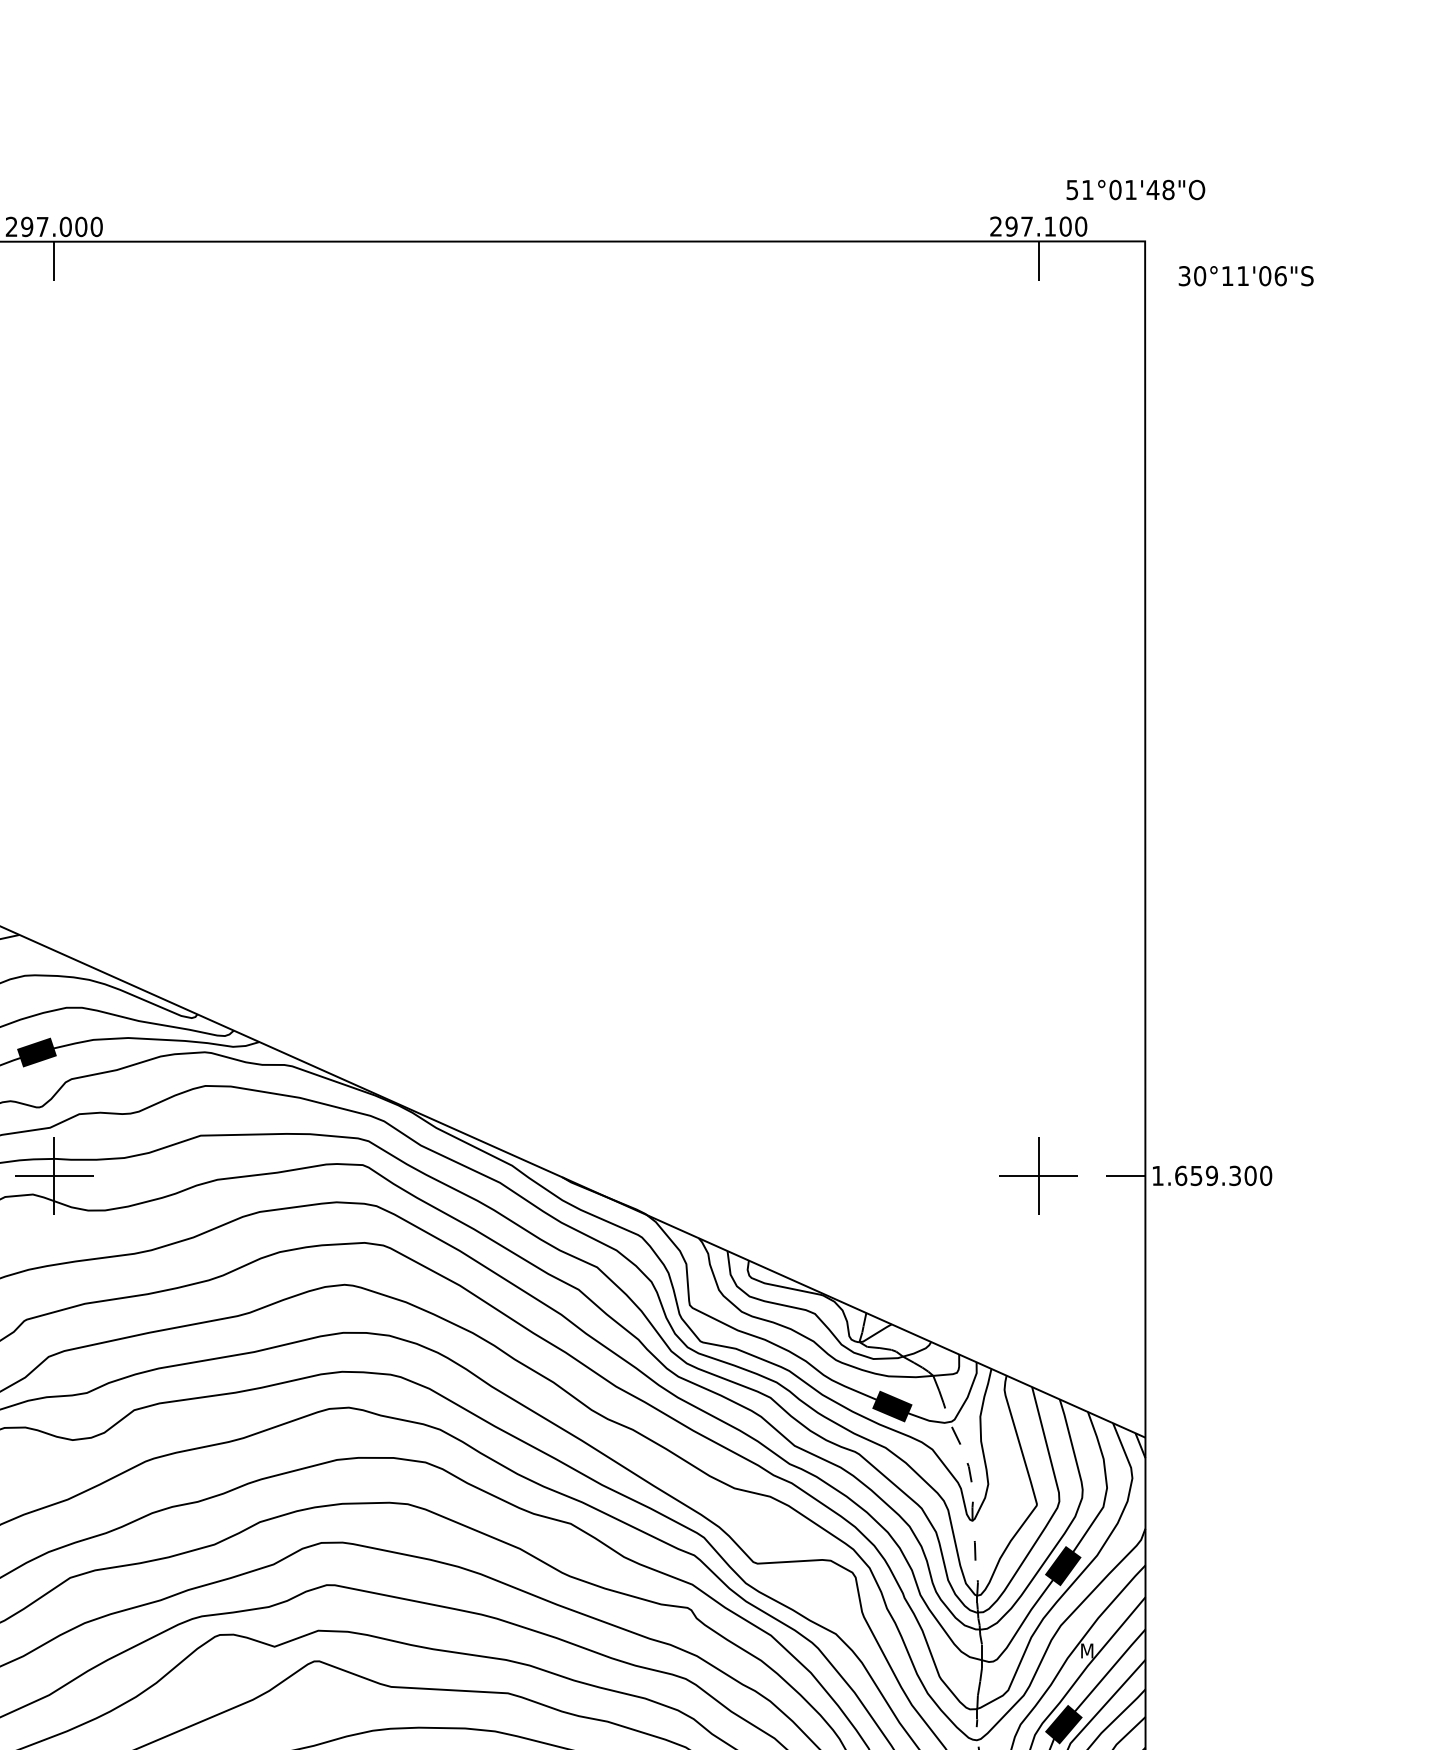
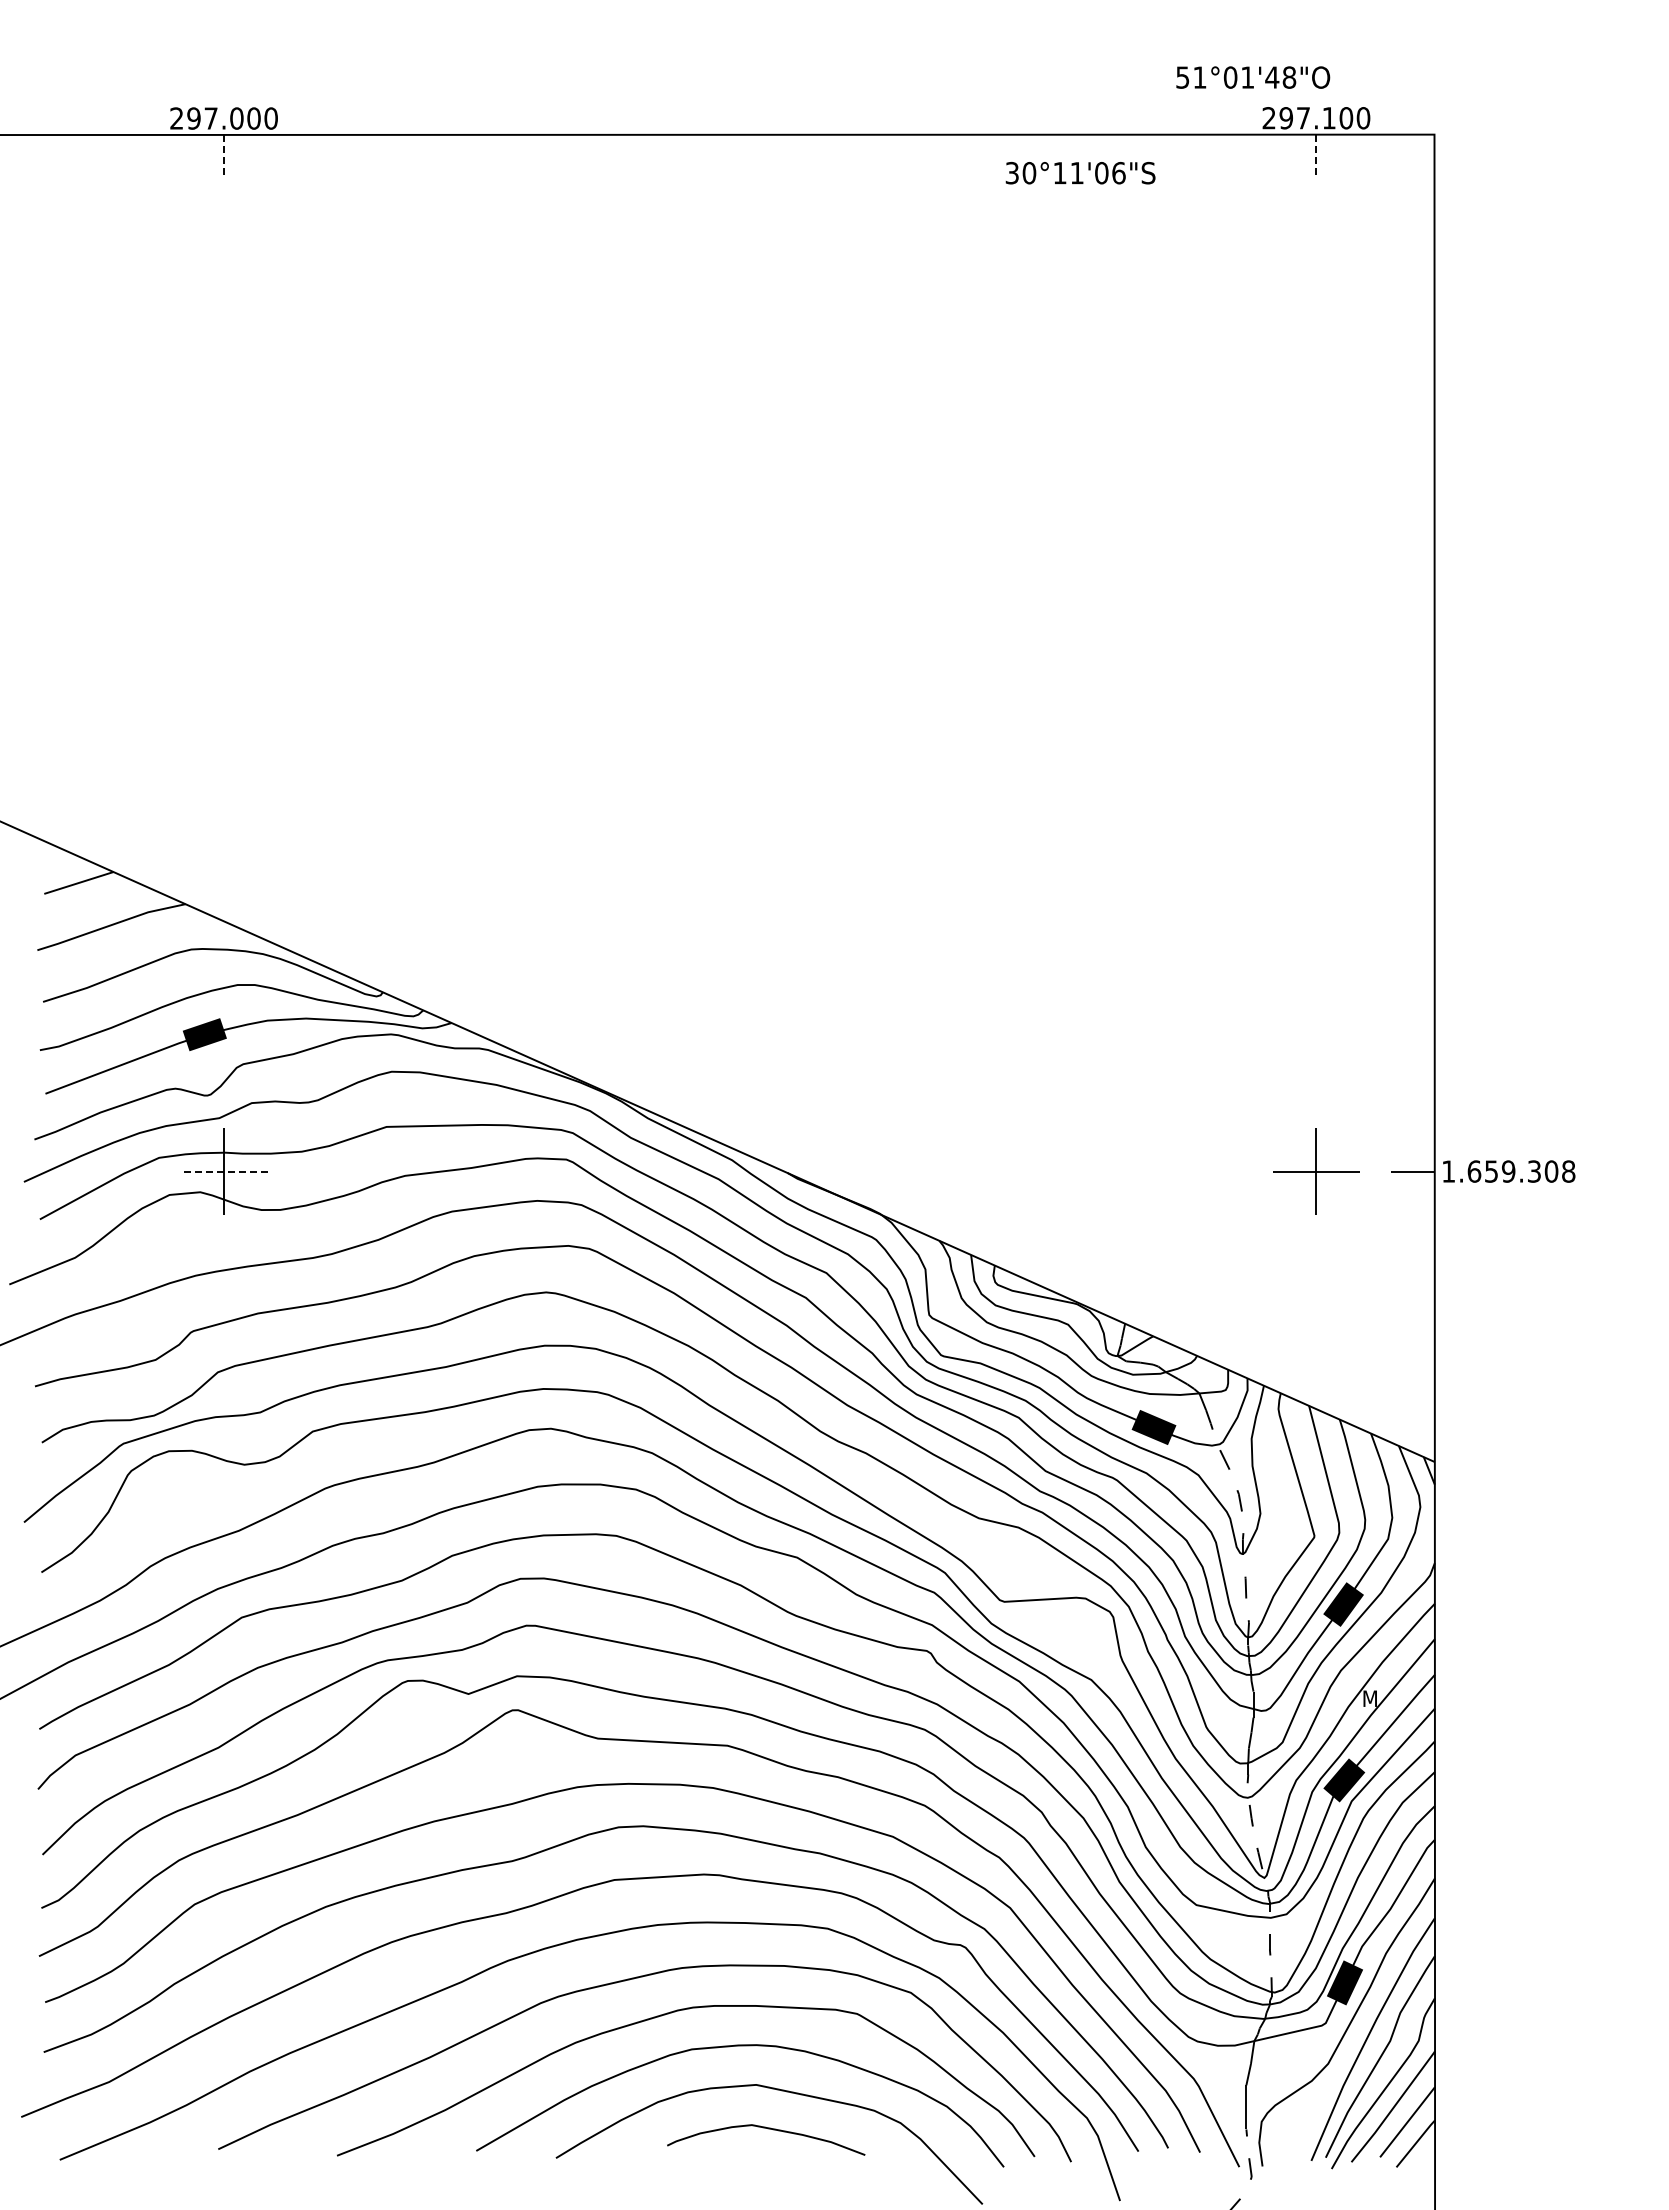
text: (1136, 189) -> (1253, 77), moved
line: (54, 261) -> (224, 156), solid -> dashed
line: (1038, 261) -> (1316, 156), solid -> dashed
text: (1246, 276) -> (1080, 173), moved
line: (54, 1175) -> (224, 1171), solid -> dashed
text: (1265, 1175) -> (1568, 1171), 1.659.300 -> 1.659.308

